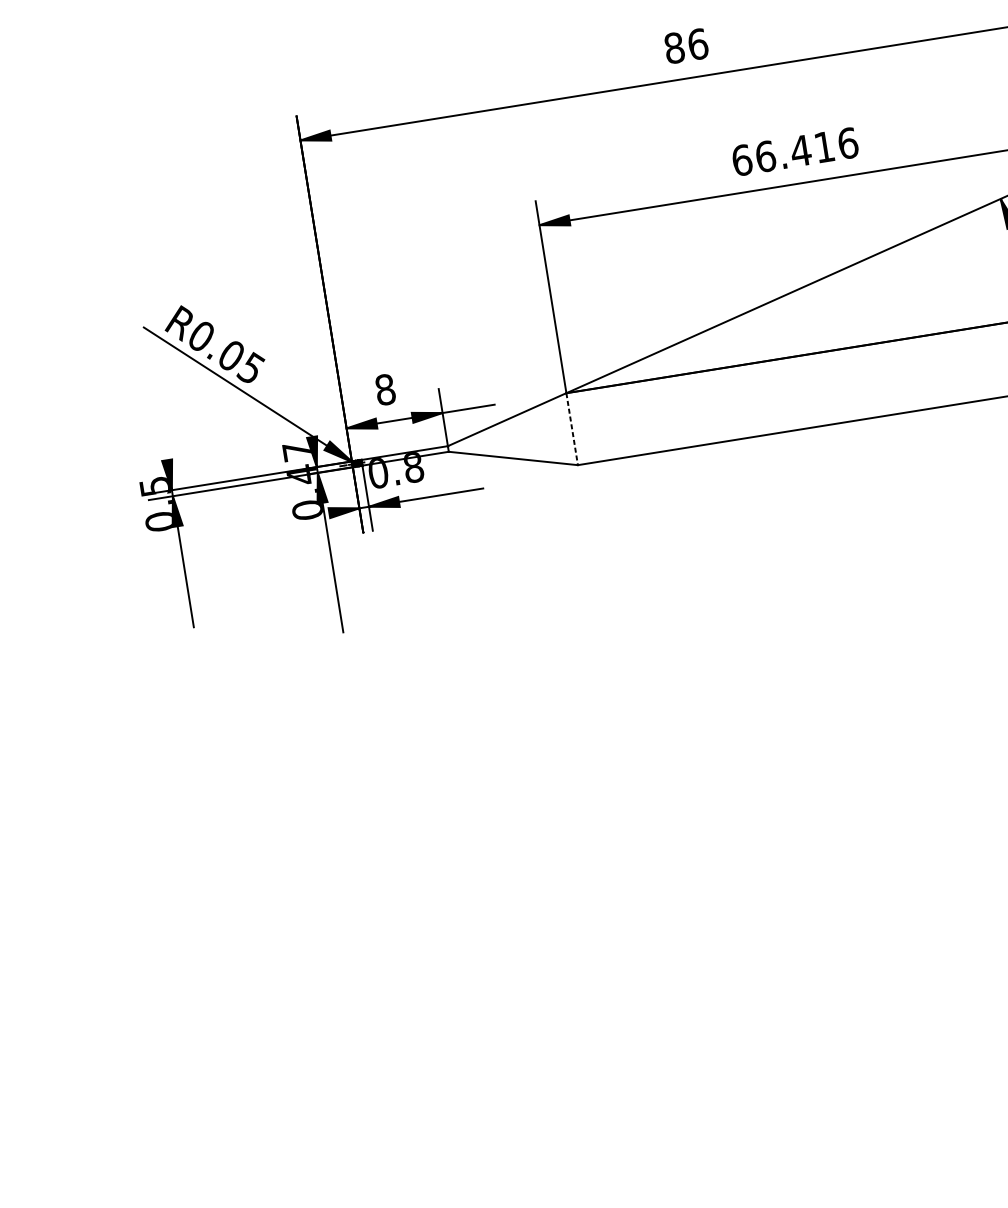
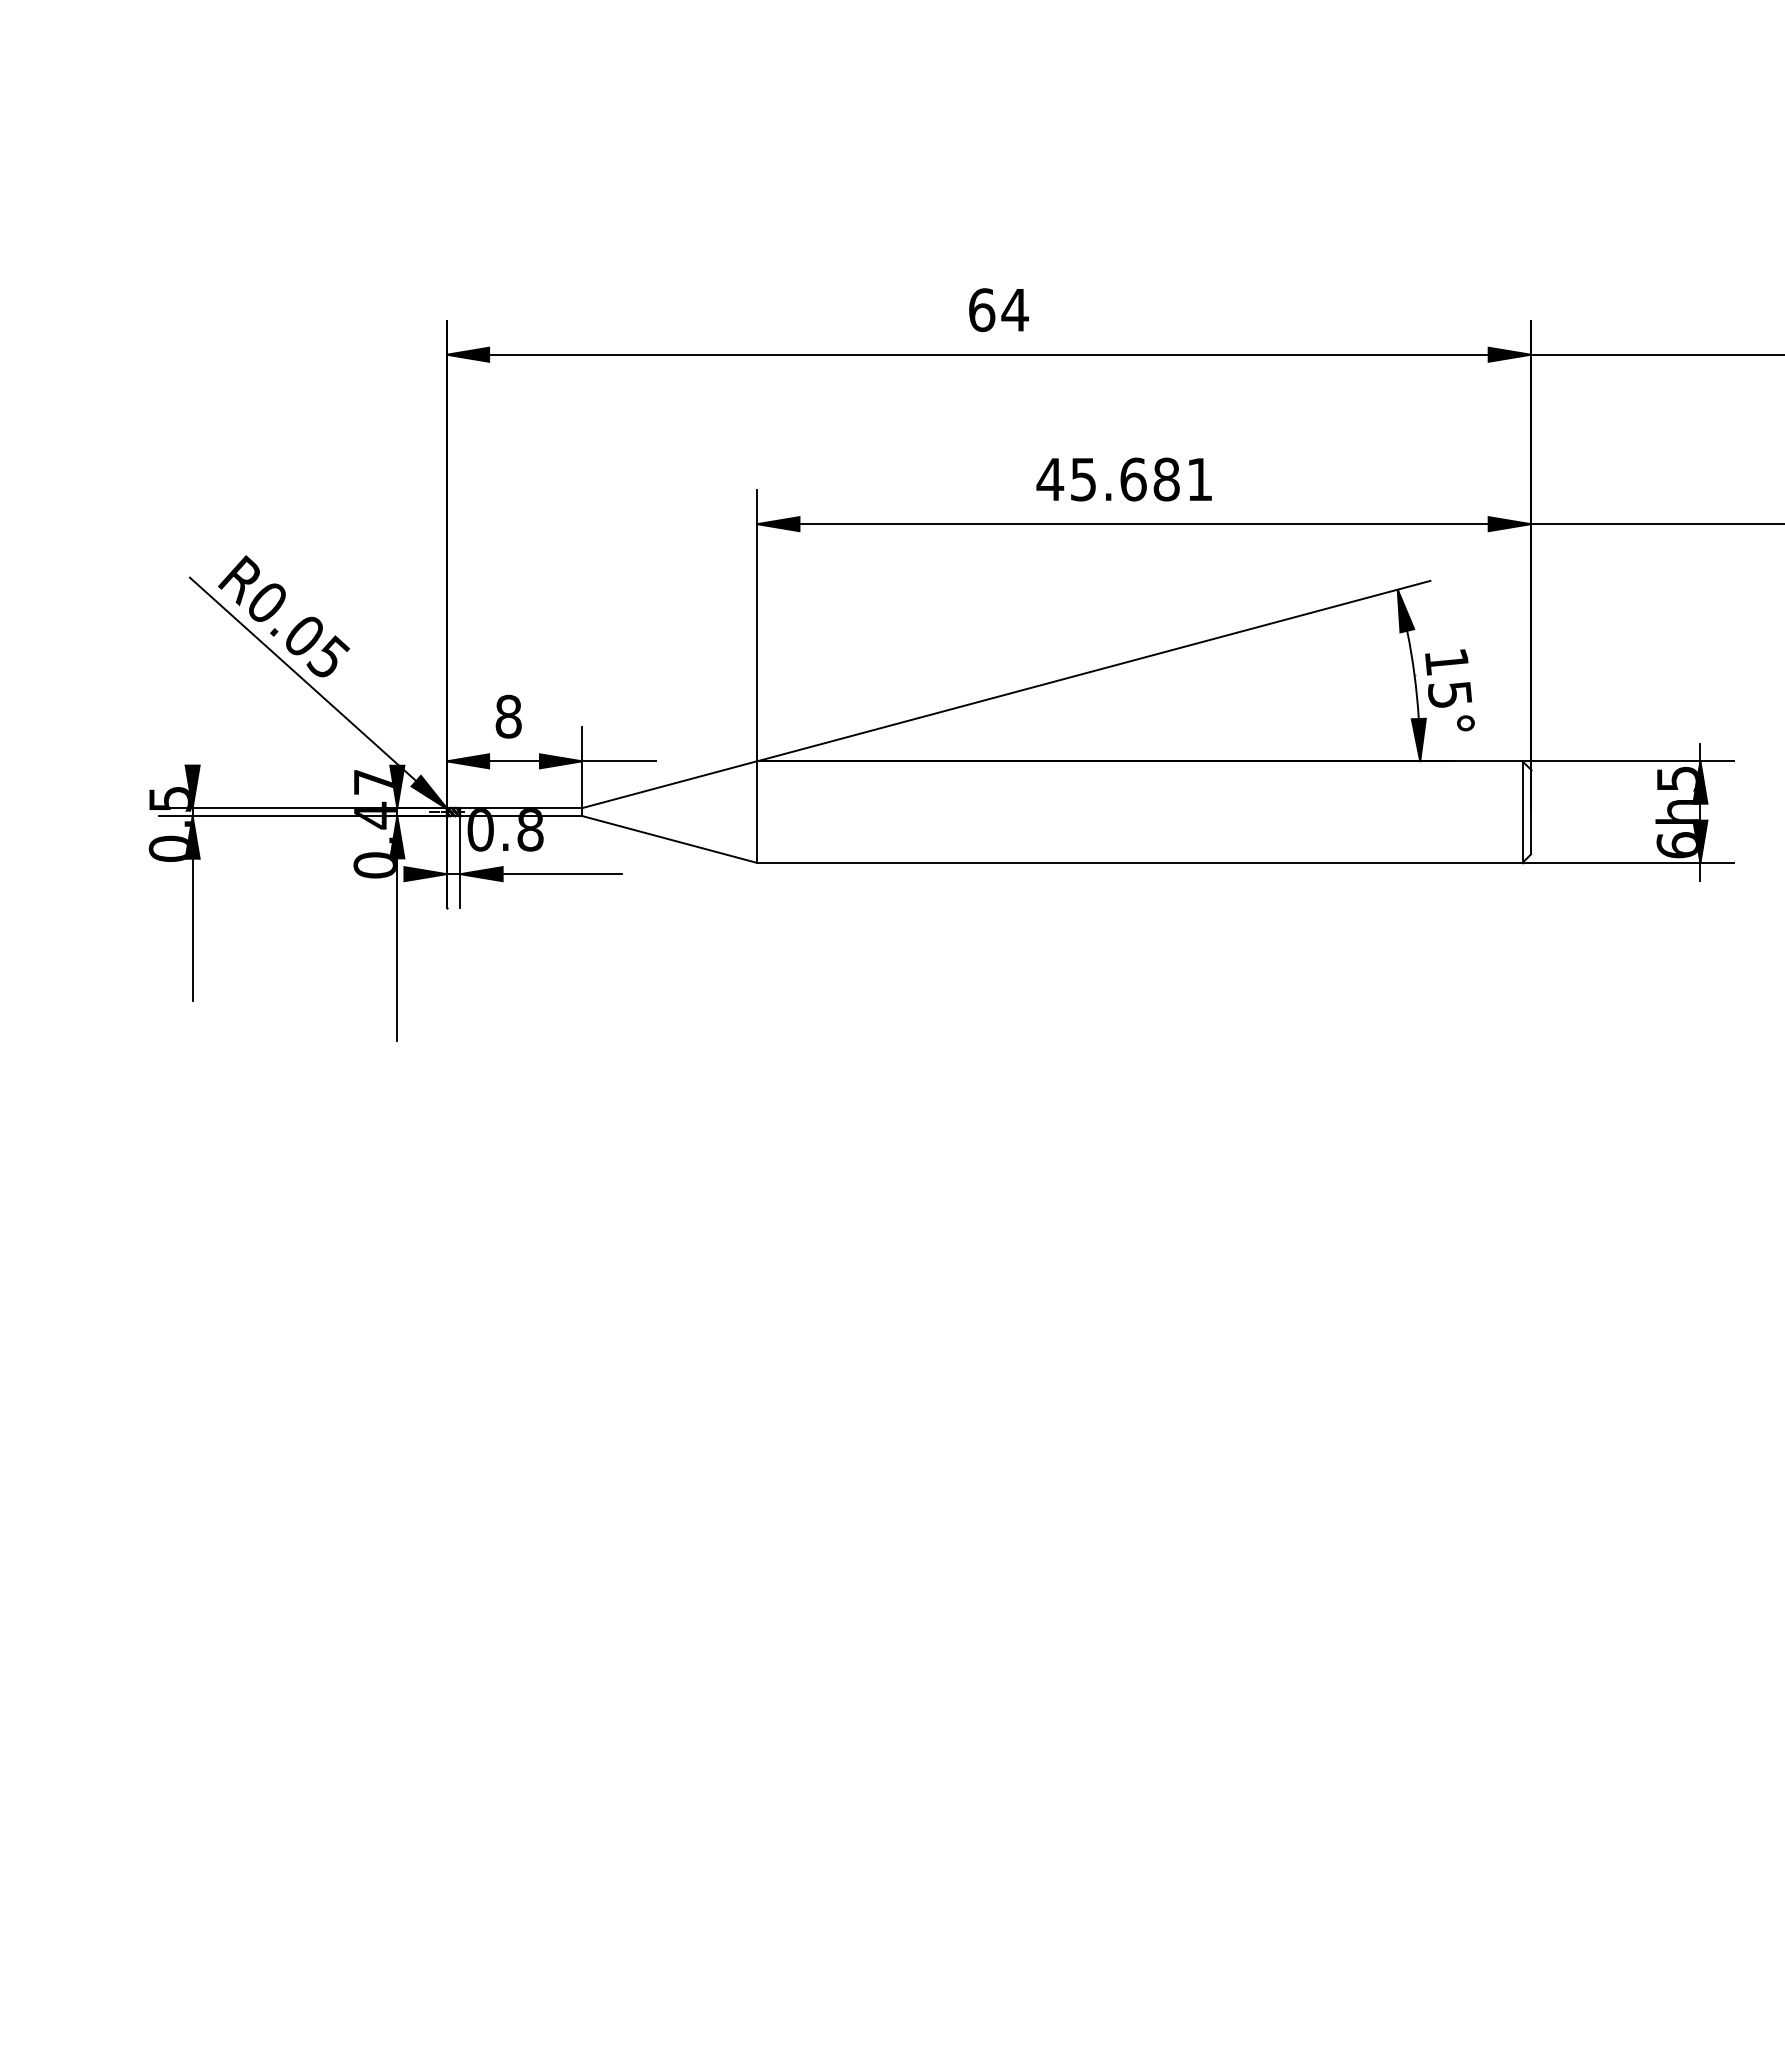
text: (686, 46) -> (998, 310), 86 -> 64
text: (794, 151) -> (1124, 479), 66.416 -> 45.681
line: (572, 429) -> (757, 812), dashed -> solid

